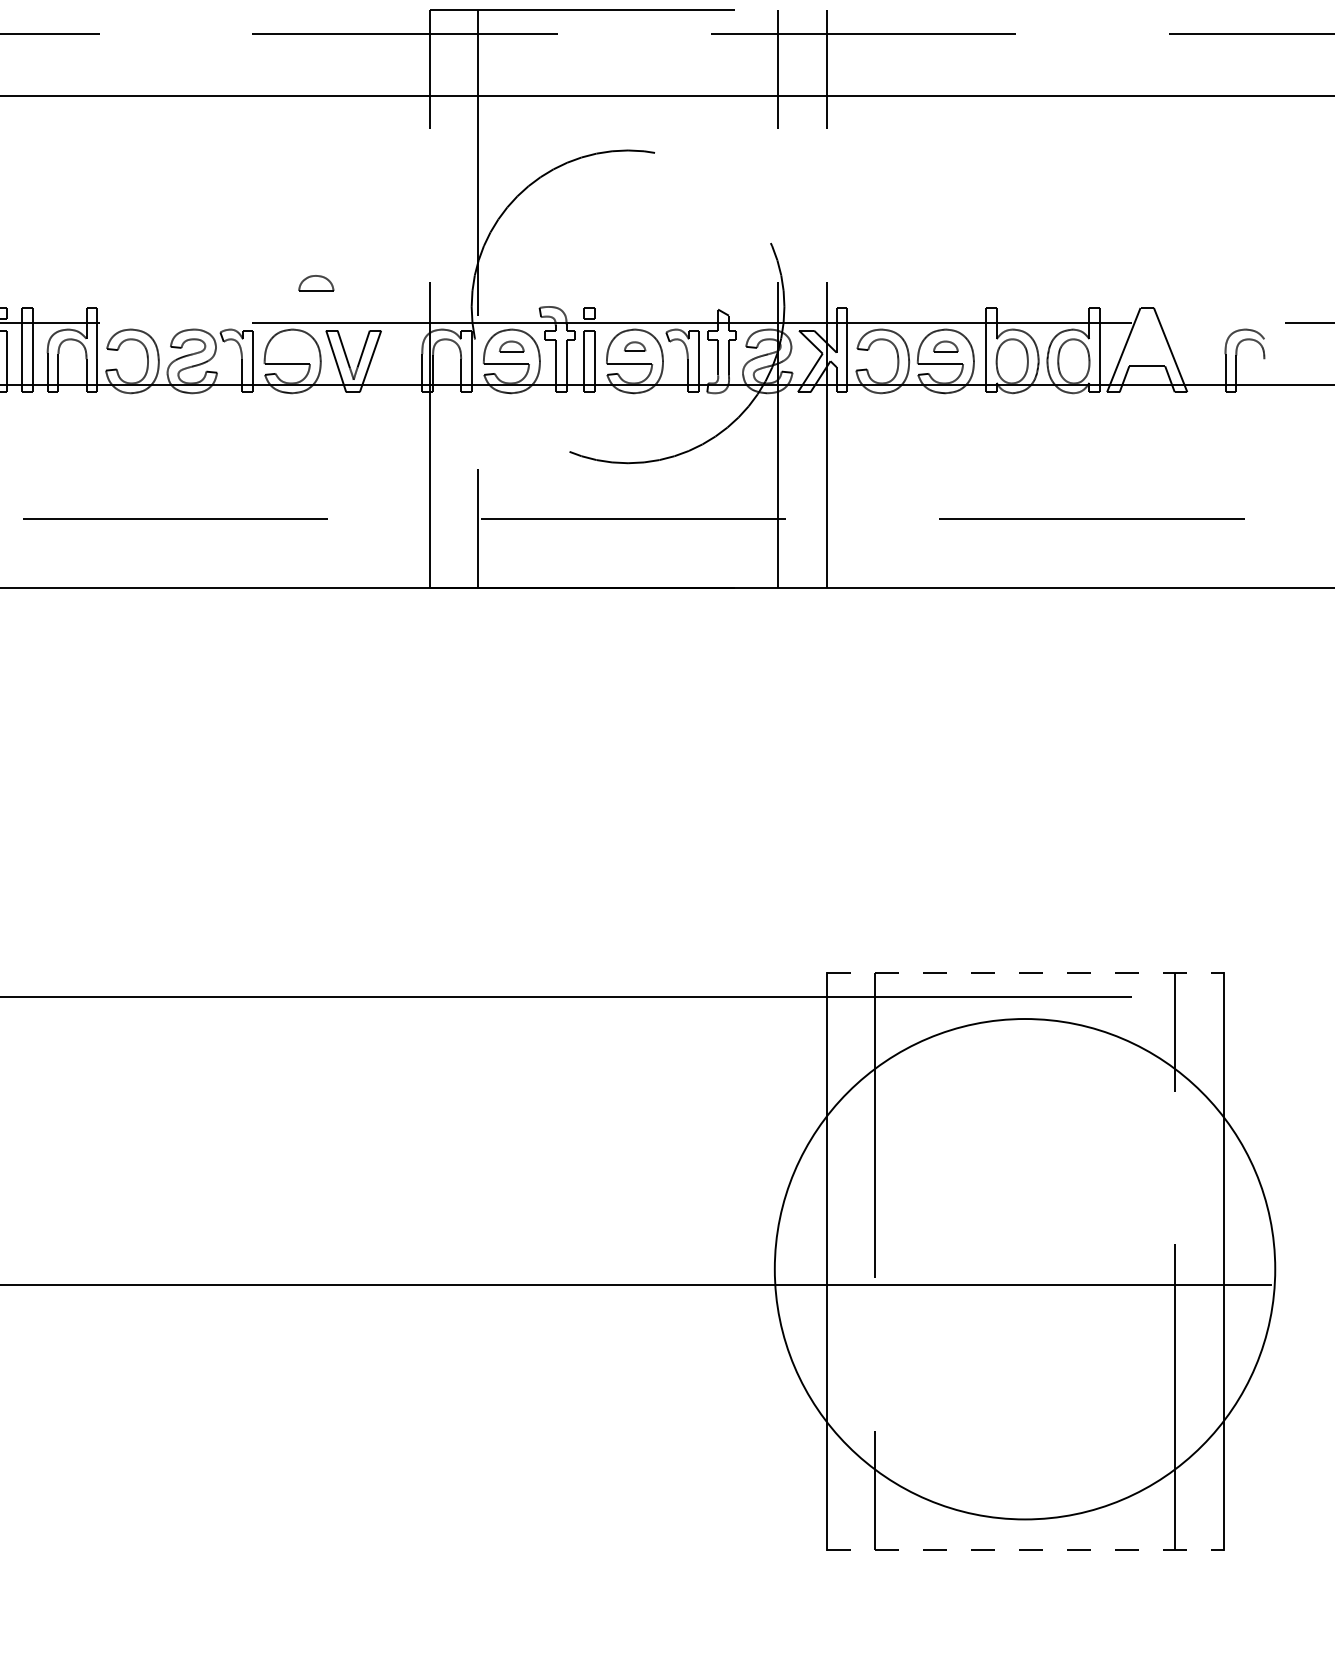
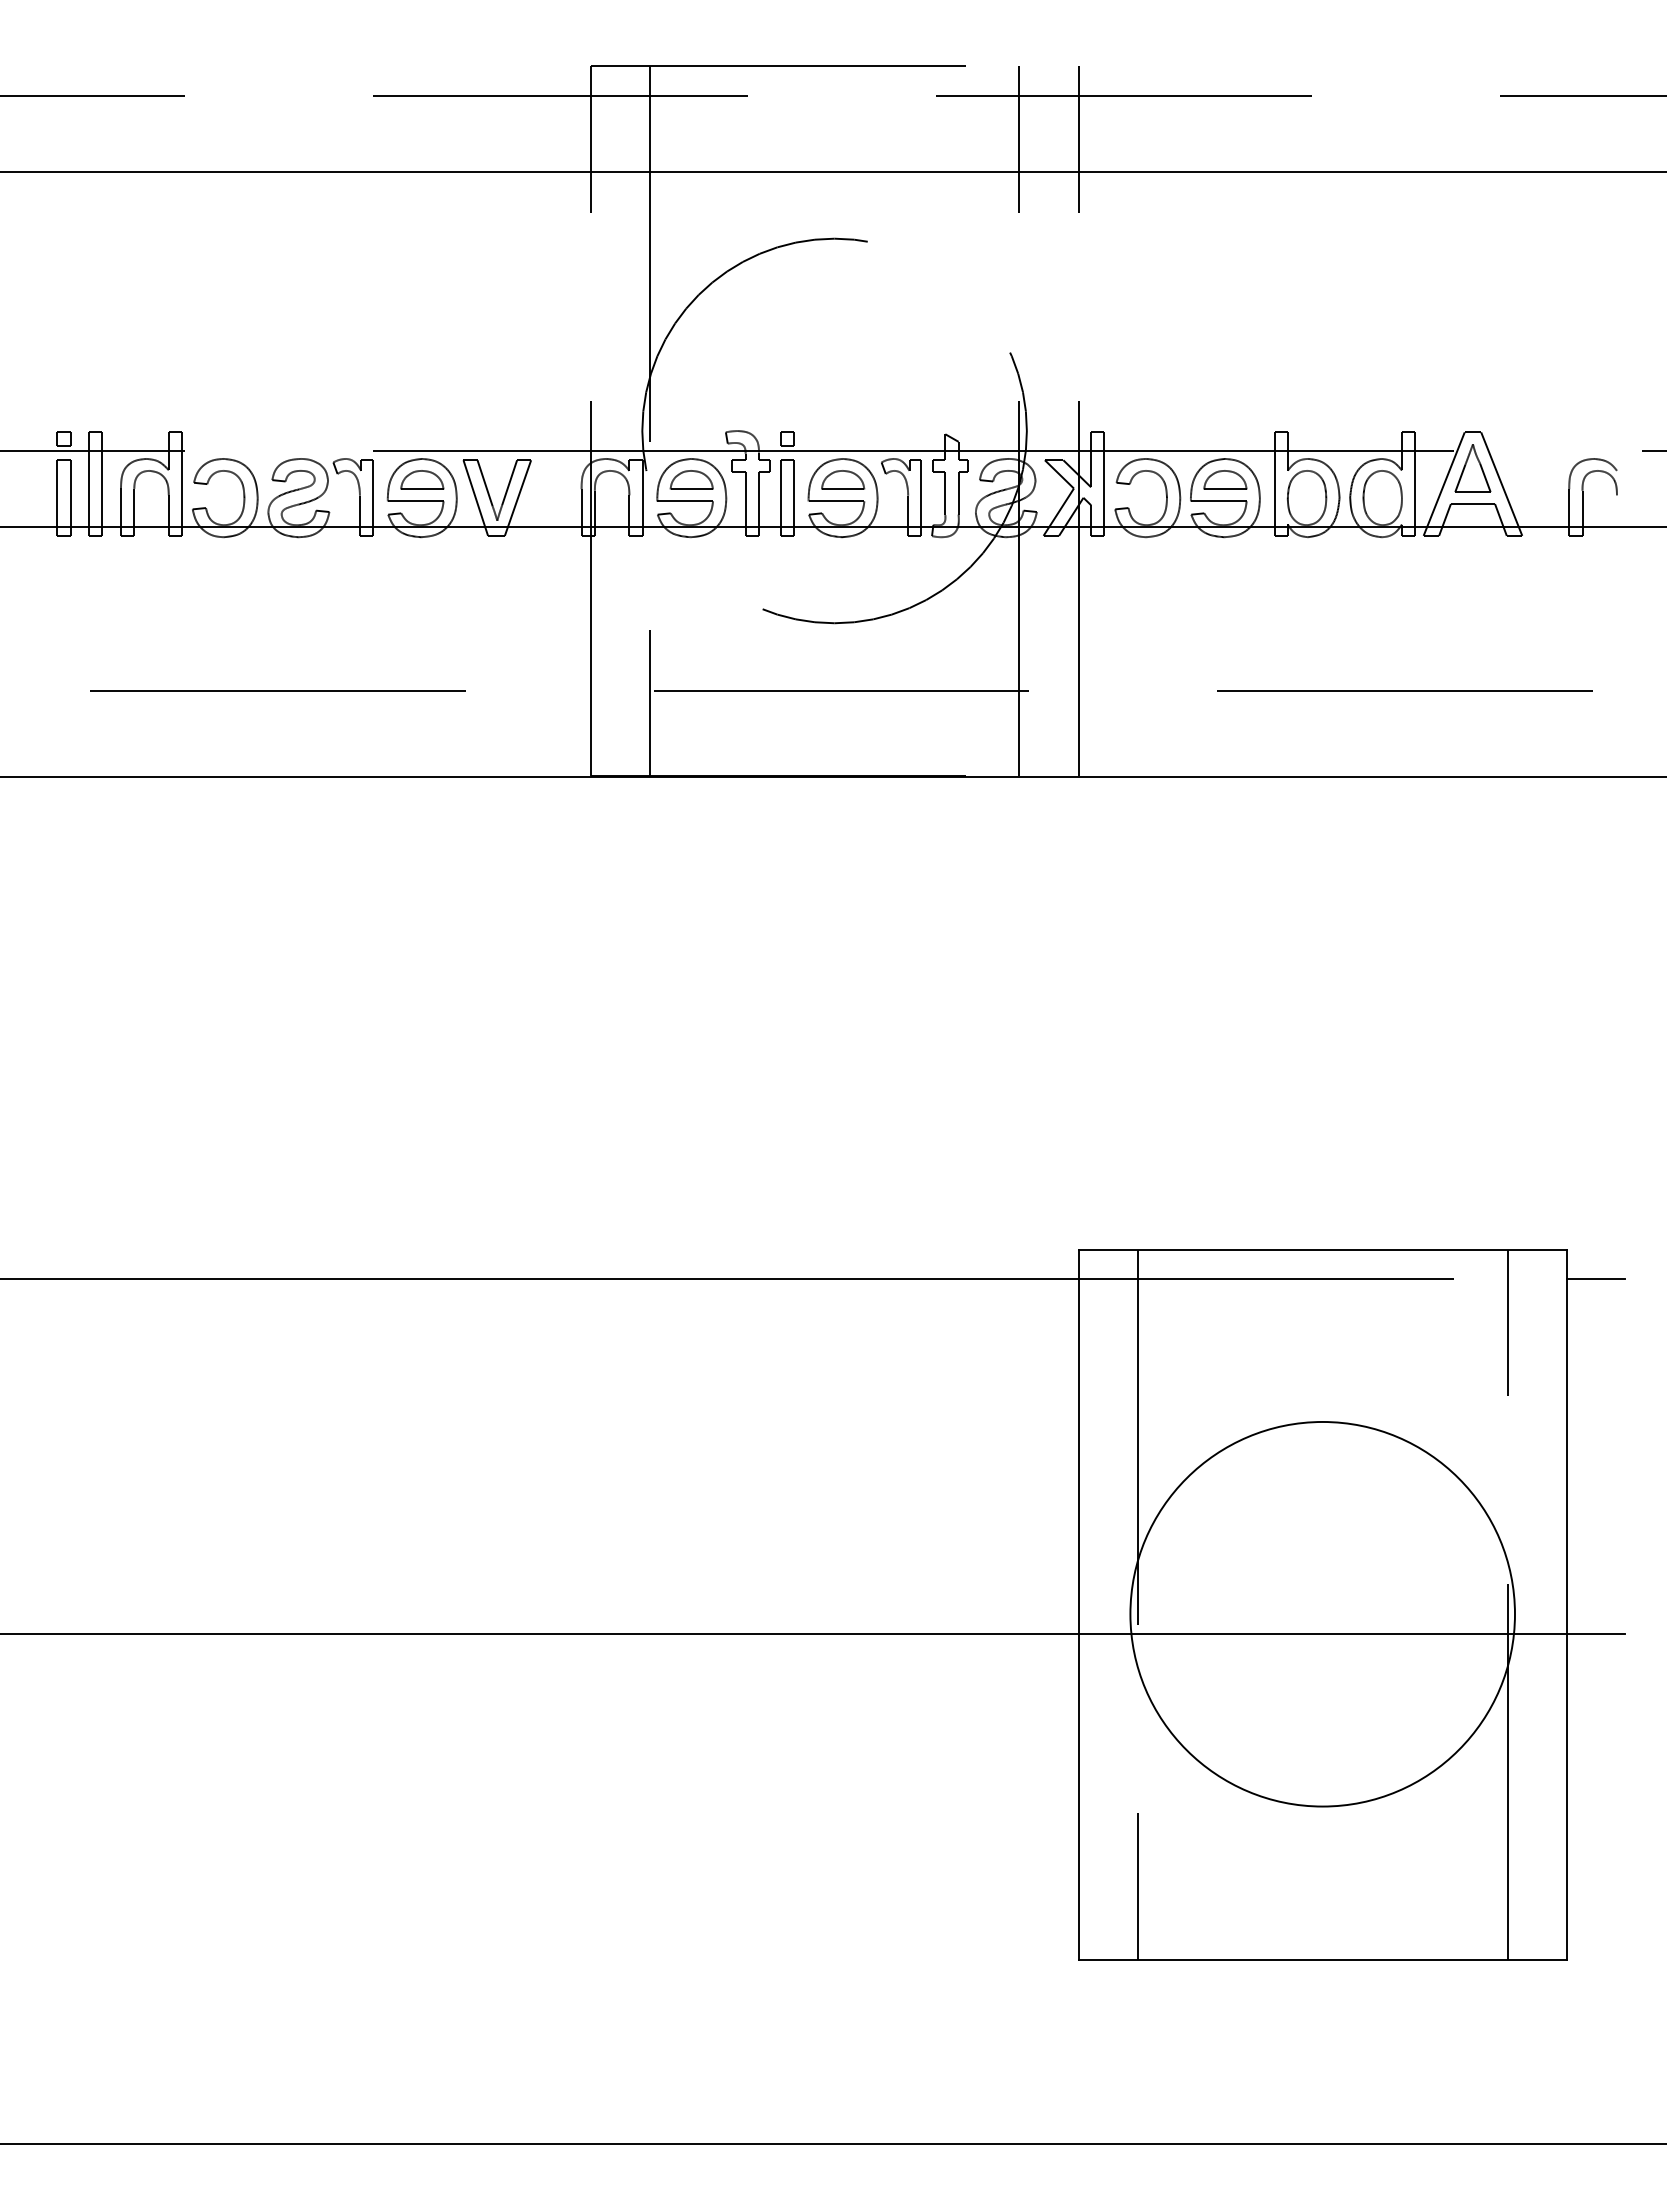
part: (316, 282) -> (422, 479), moved
part: (1146, 337) -> (1472, 468), added
part: (511, 346) -> (691, 479), size x1.43
part: (635, 346) -> (843, 479), size x1.67
part: (945, 346) -> (1225, 479), size x1.43
line: (1025, 972) -> (1323, 1249), dashed -> solid
line: (1246, 996) -> (1595, 1279), added
circle: (1024, 1268) -> (1322, 1613), size x0.62
line: (1025, 1550) -> (1323, 1959), dashed -> solid

